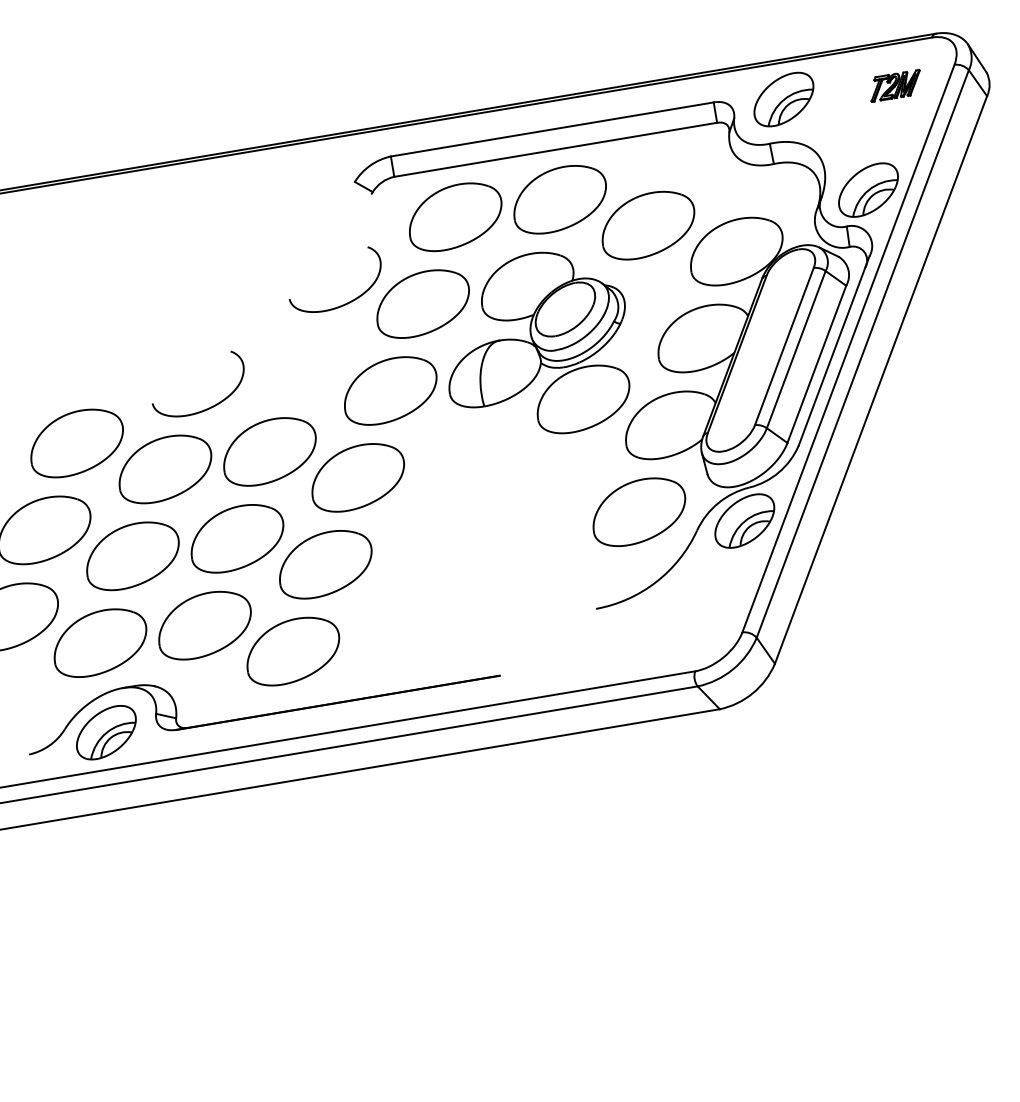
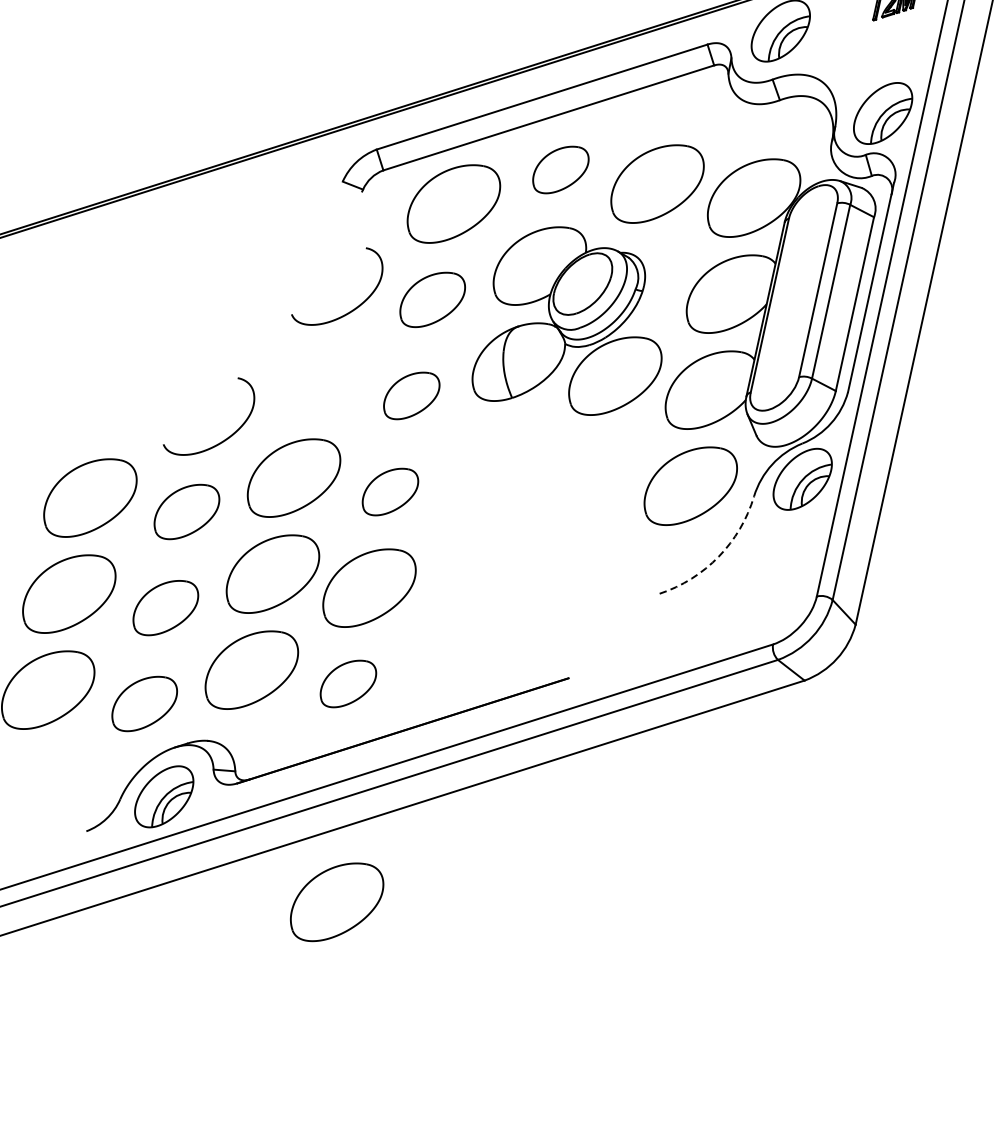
part: (559, 199) -> (560, 169), size x0.6
part: (422, 303) -> (431, 299), size x0.7
part: (390, 390) -> (411, 395), size x0.6
part: (165, 469) -> (186, 511), size x0.7
part: (357, 477) -> (389, 491), size x0.6
part: (132, 556) -> (165, 608), size x0.7
arc: (656, 582) -> (719, 557), solid -> dashed
part: (100, 642) -> (144, 703), size x0.7
part: (293, 651) -> (348, 683), size x0.6
part: (253, 853) -> (336, 901), added

